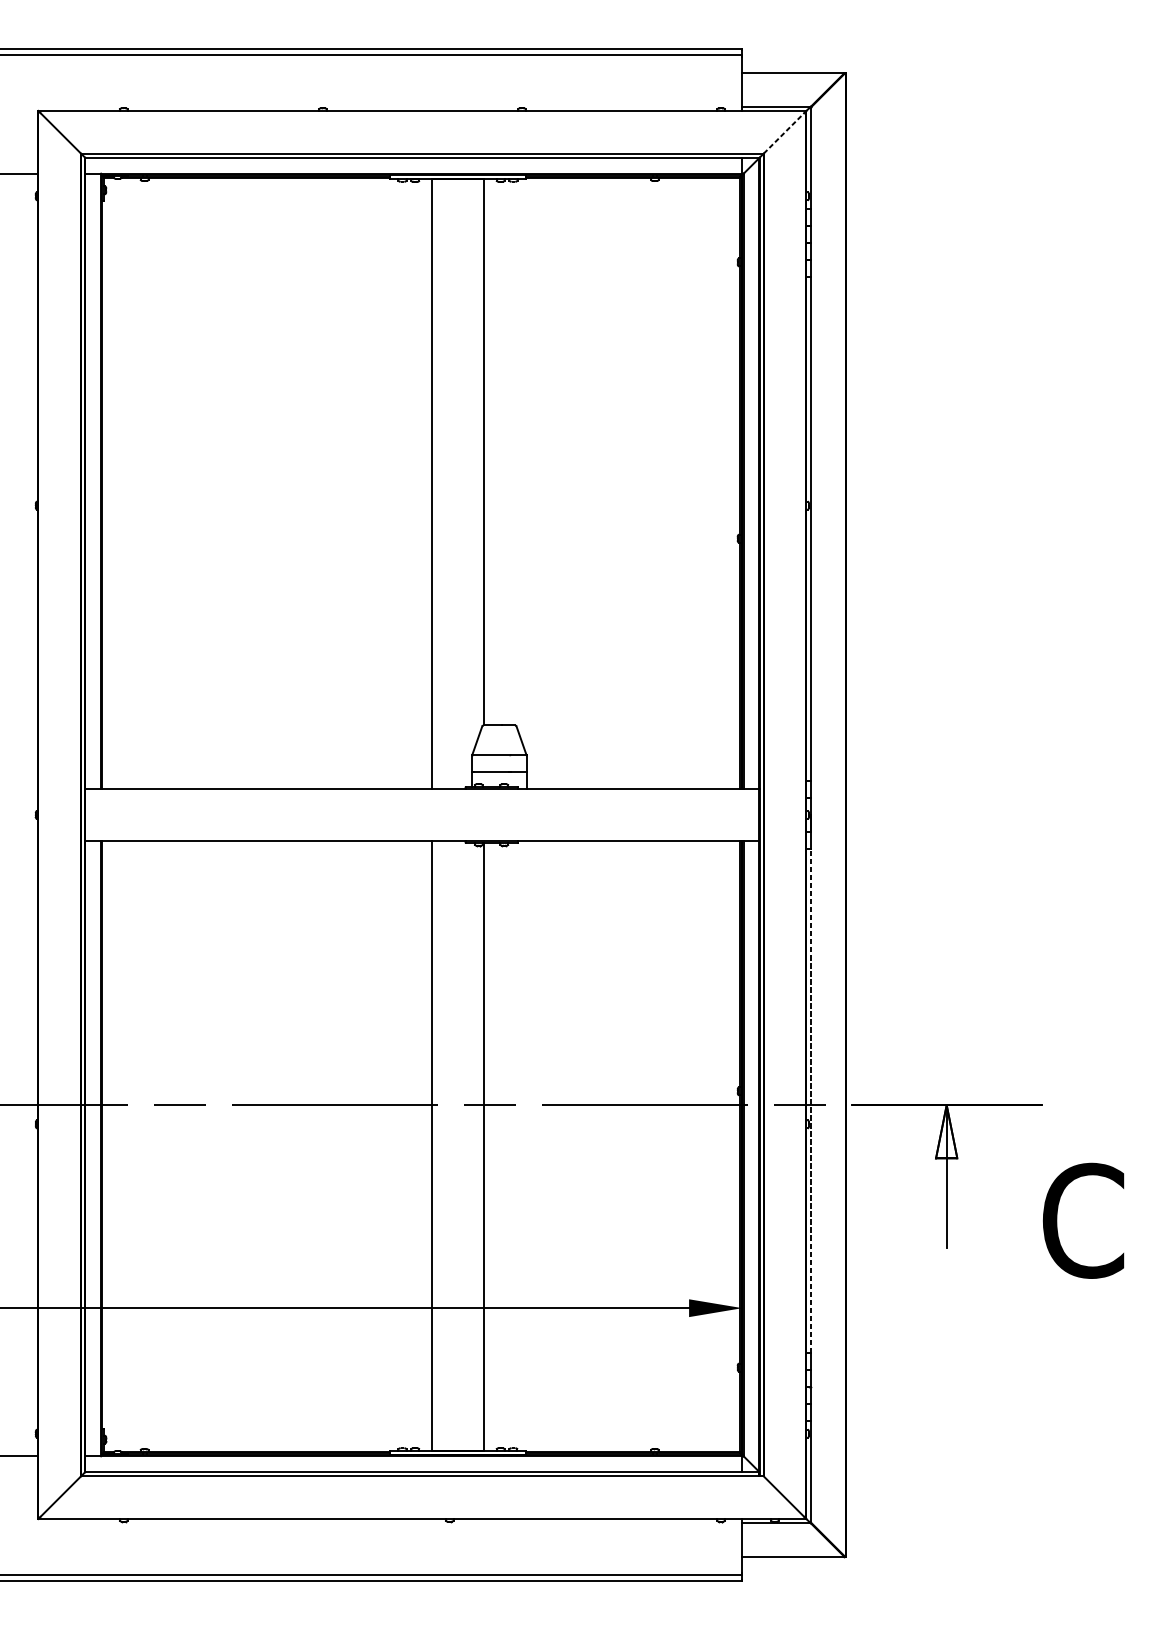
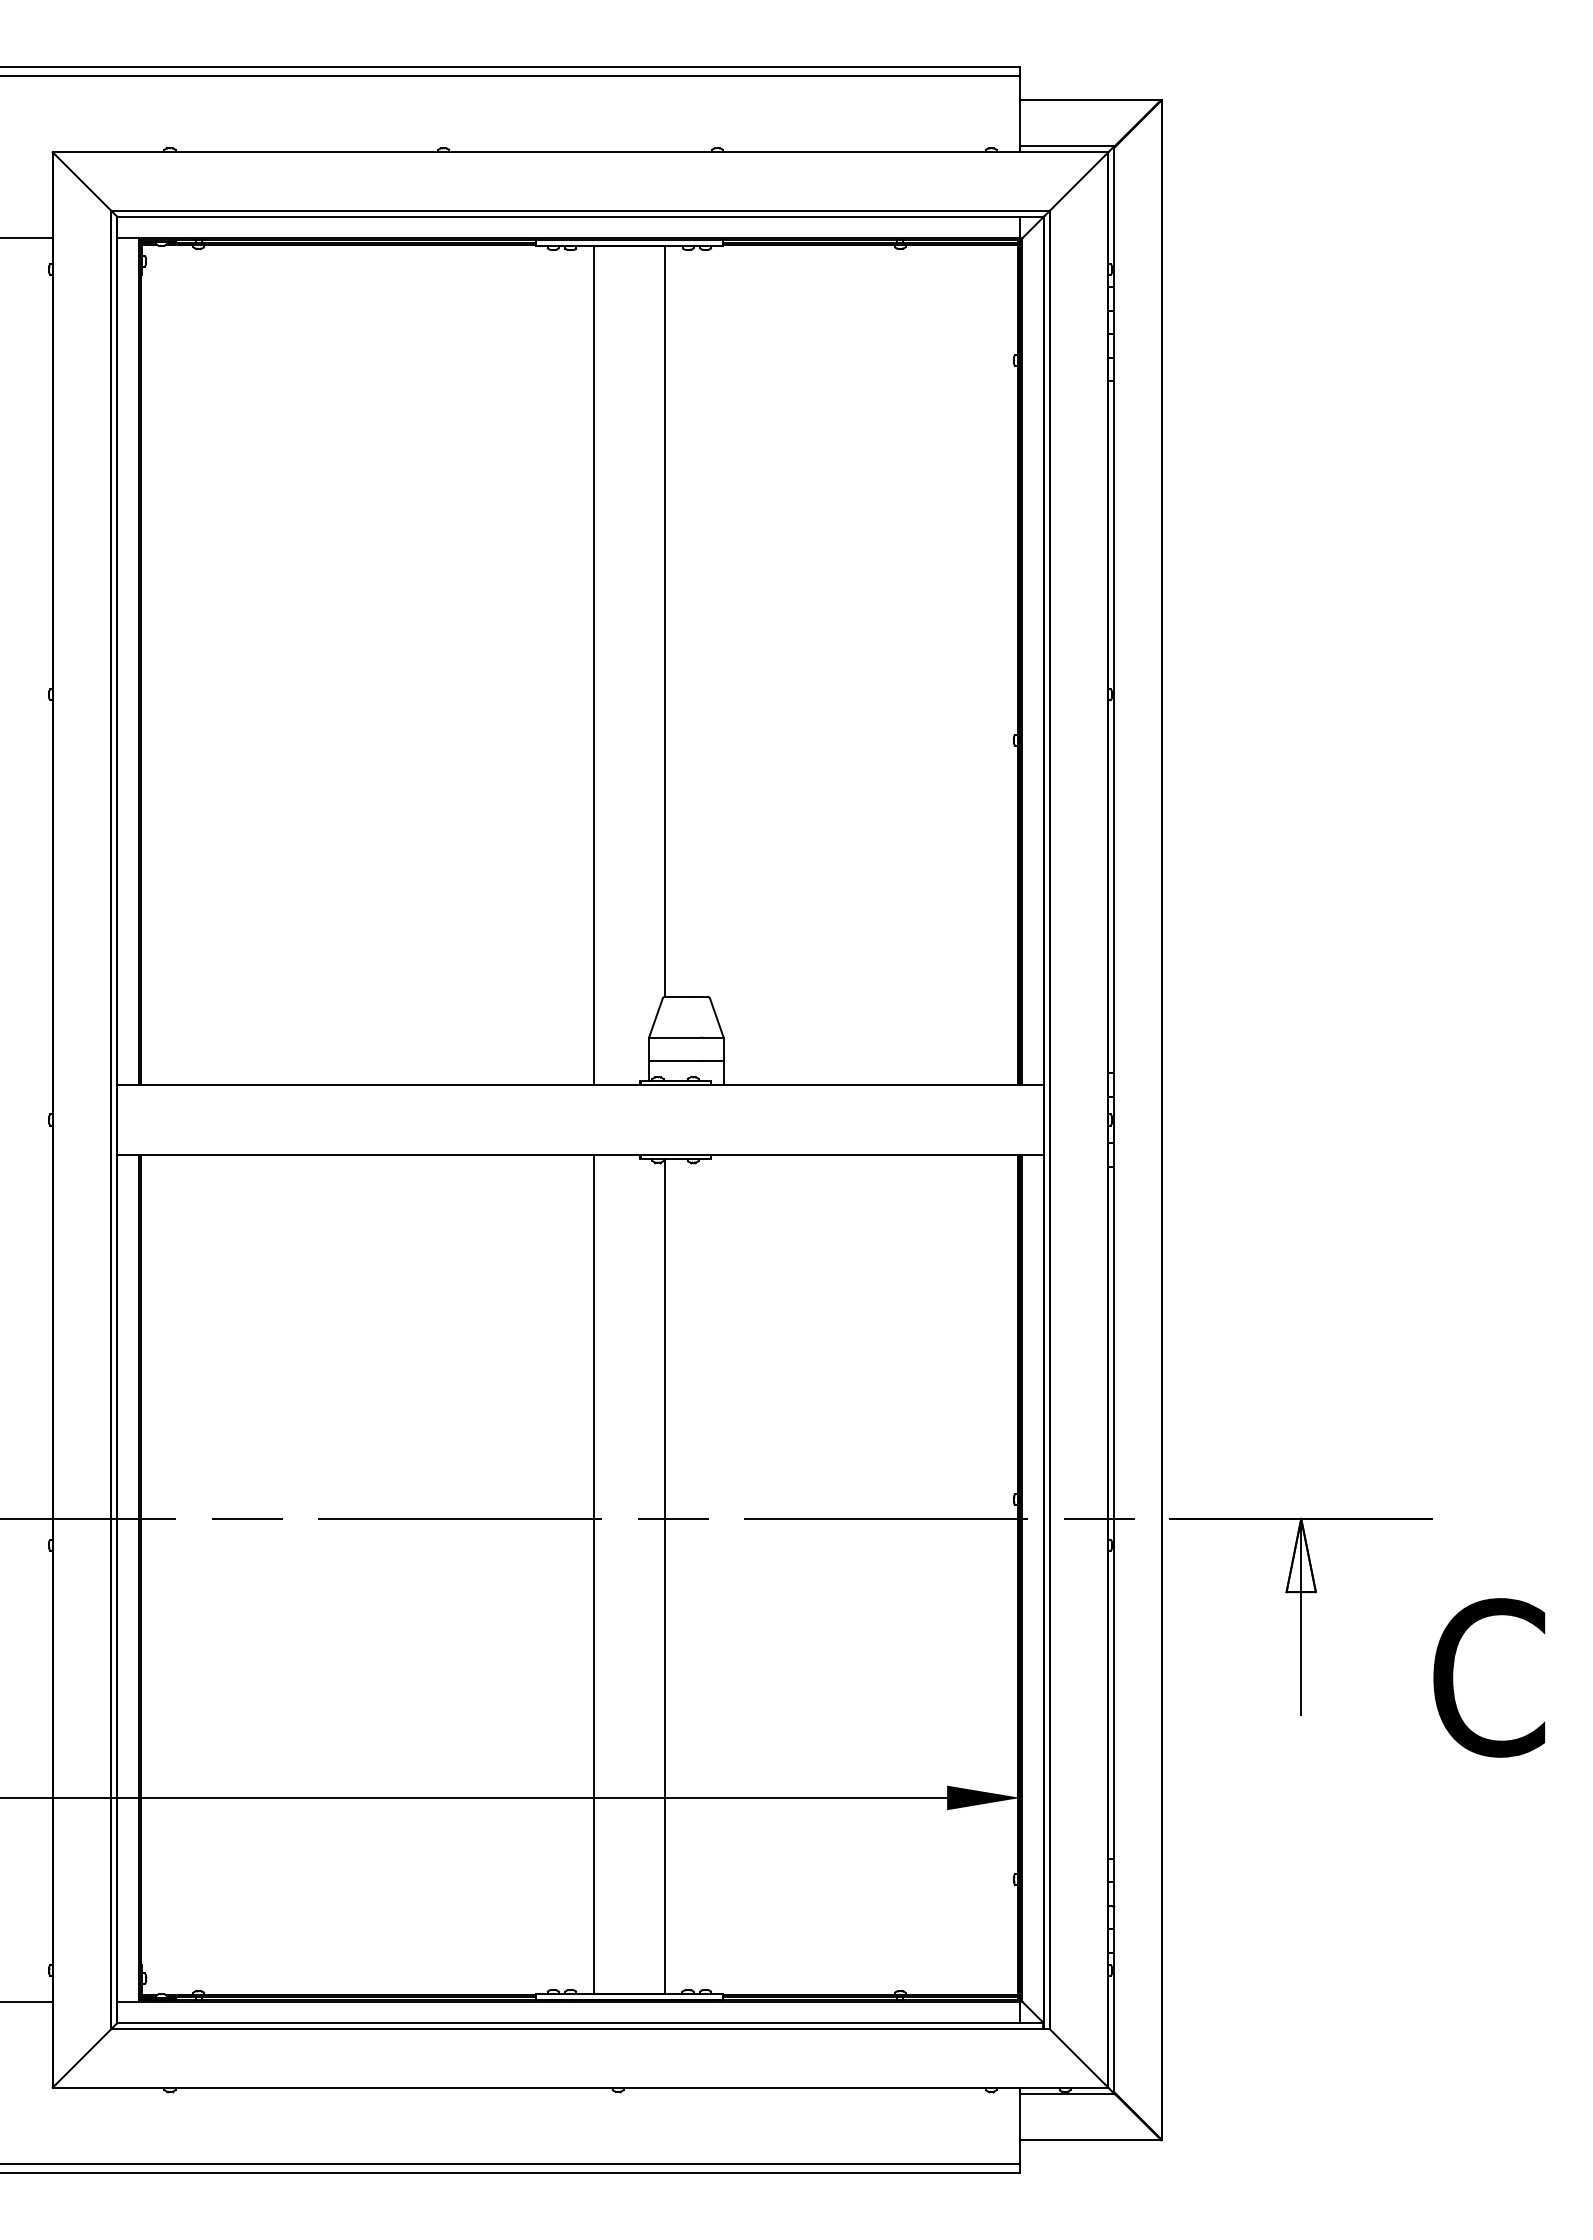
line: (784, 132) -> (1078, 182), dashed -> solid
line: (810, 1100) -> (1114, 1512), dashed -> solid

